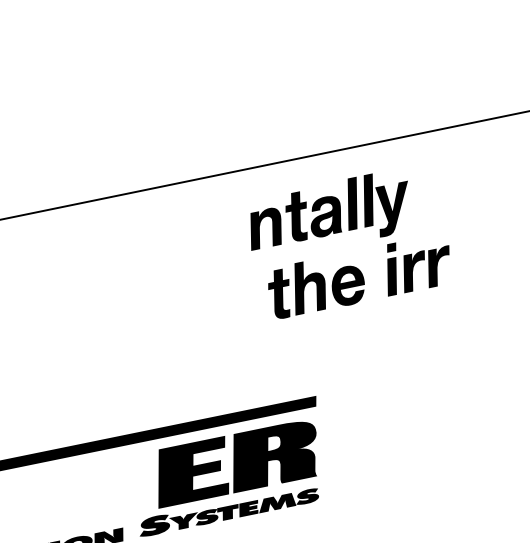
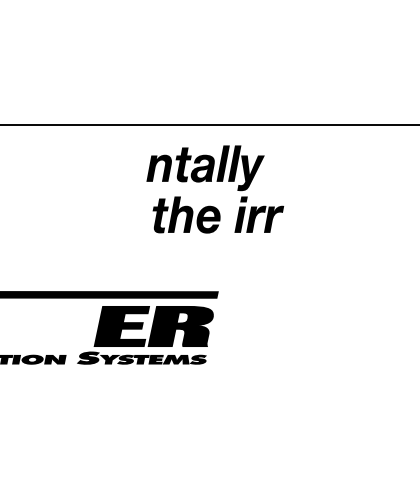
part: (348, 230) -> (216, 181), moved

